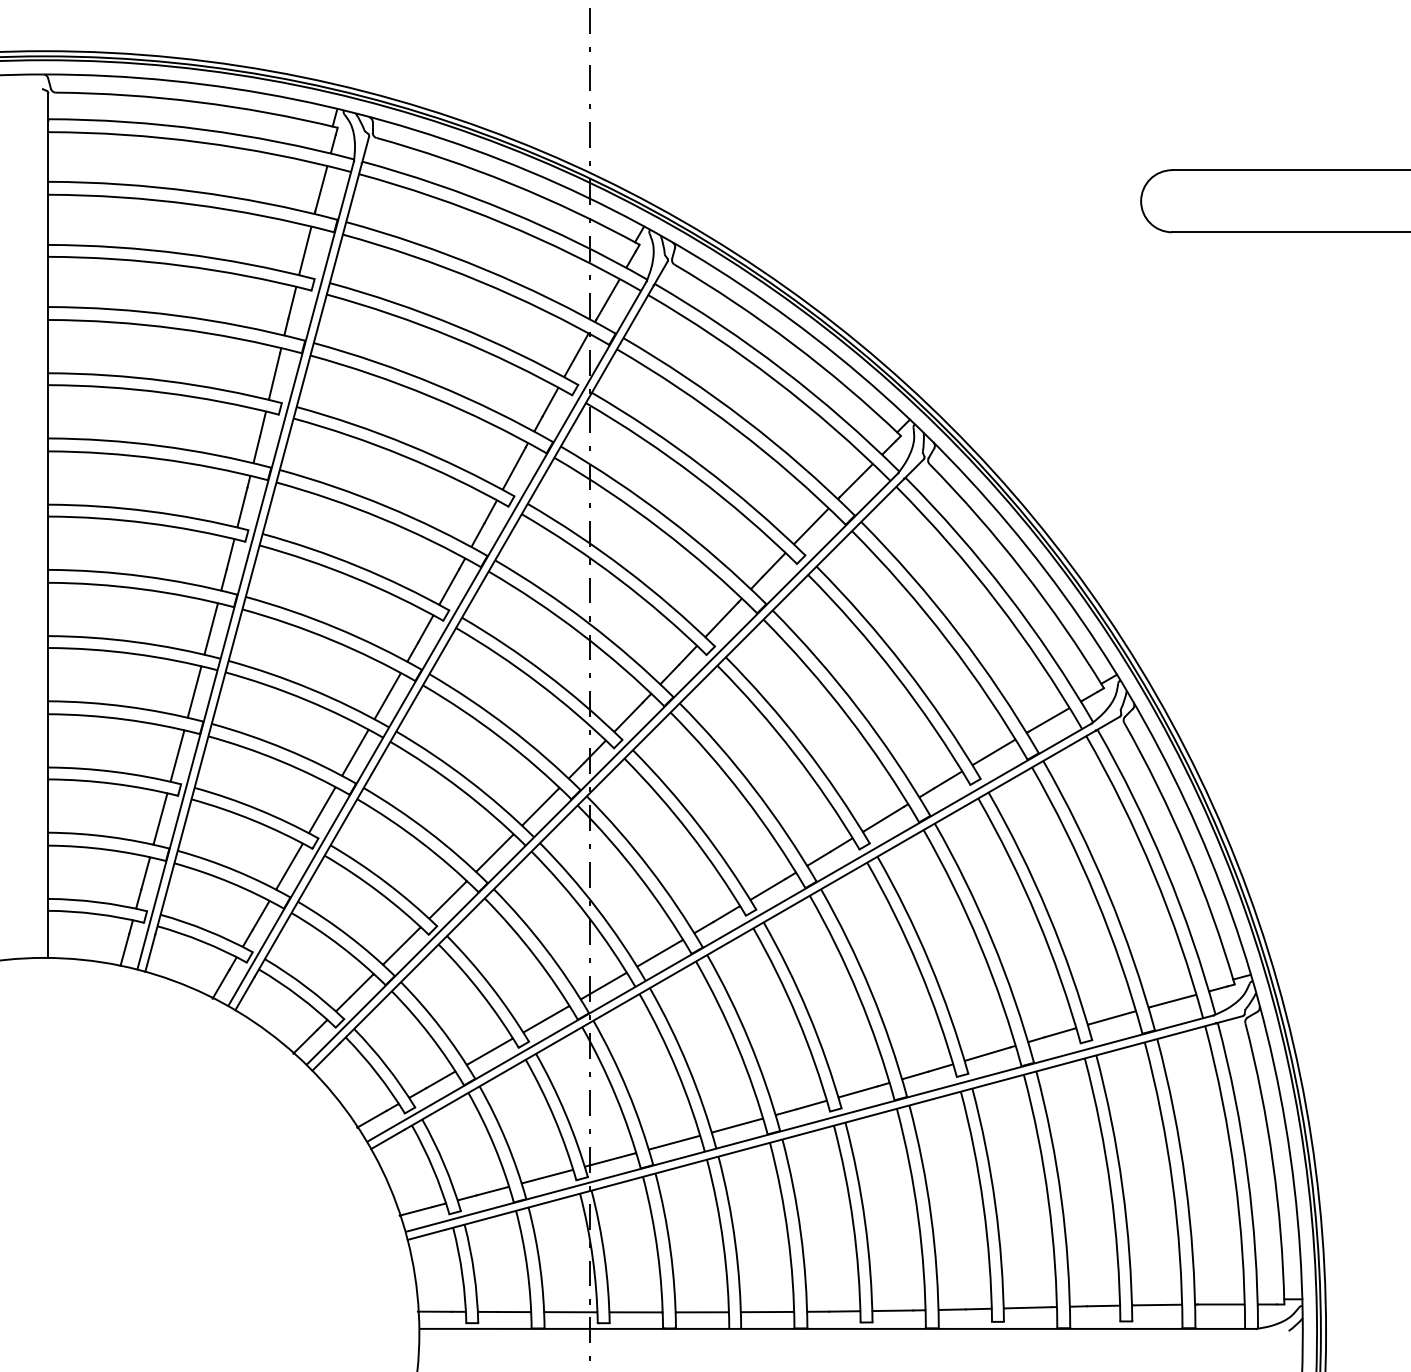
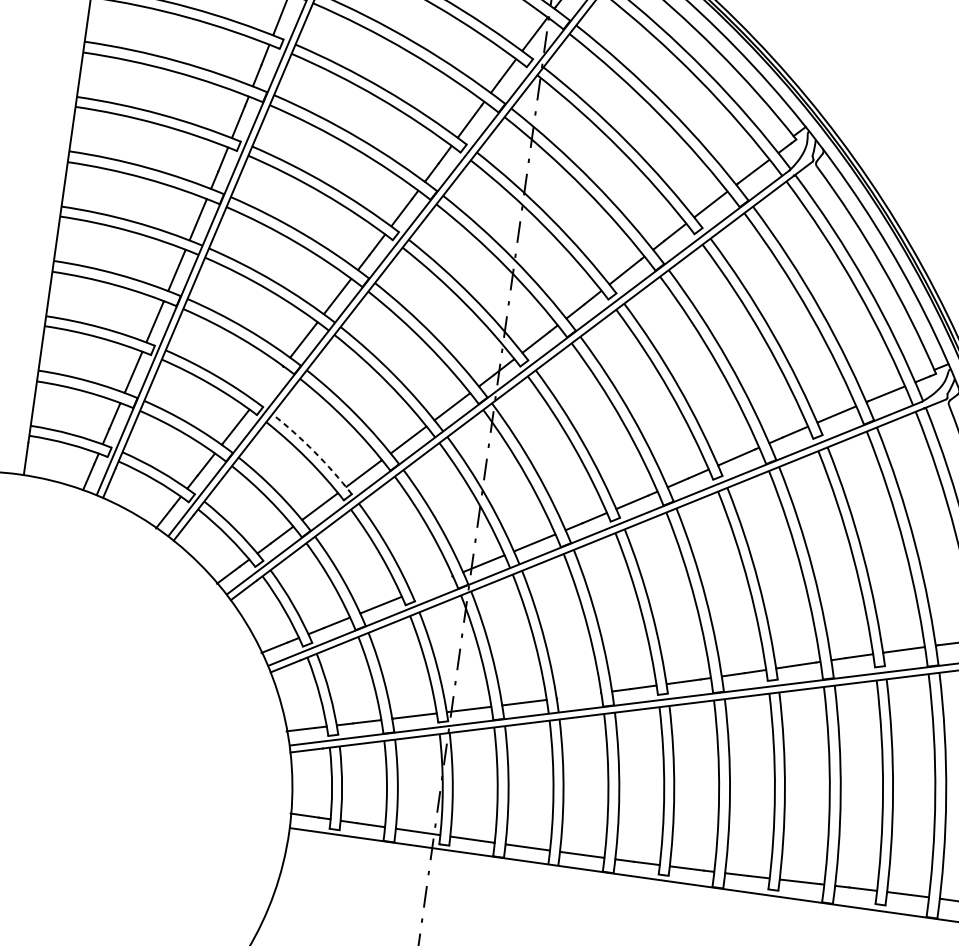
line: (322, 809) -> (269, 383), removed
arc: (386, 882) -> (314, 451), solid -> dashed
line: (546, 1019) -> (432, 584), removed
line: (737, 1125) -> (579, 695), removed

